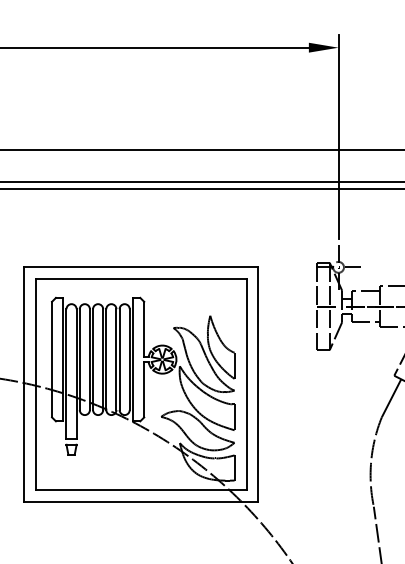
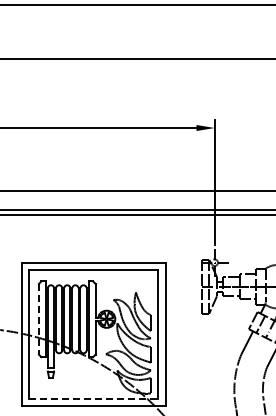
line: (52, 359) -> (39, 319), solid -> dashed
line: (140, 490) -> (93, 399), solid -> dashed

